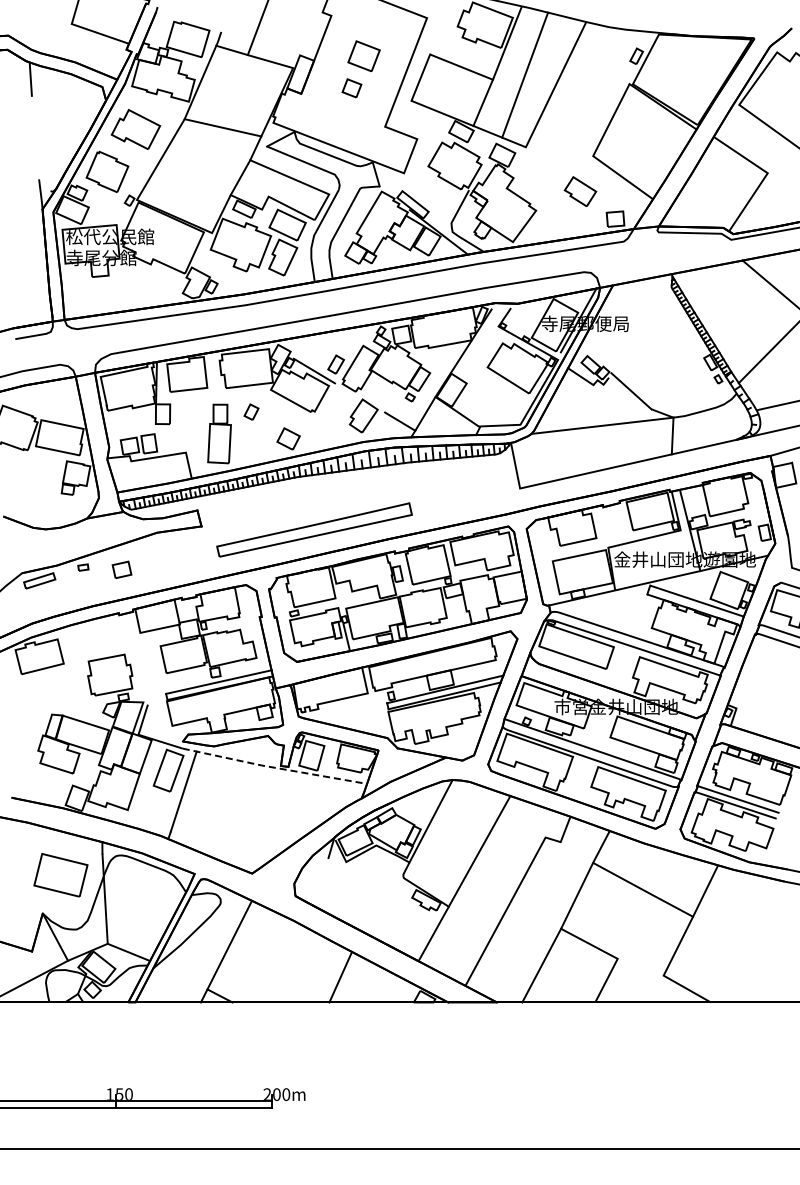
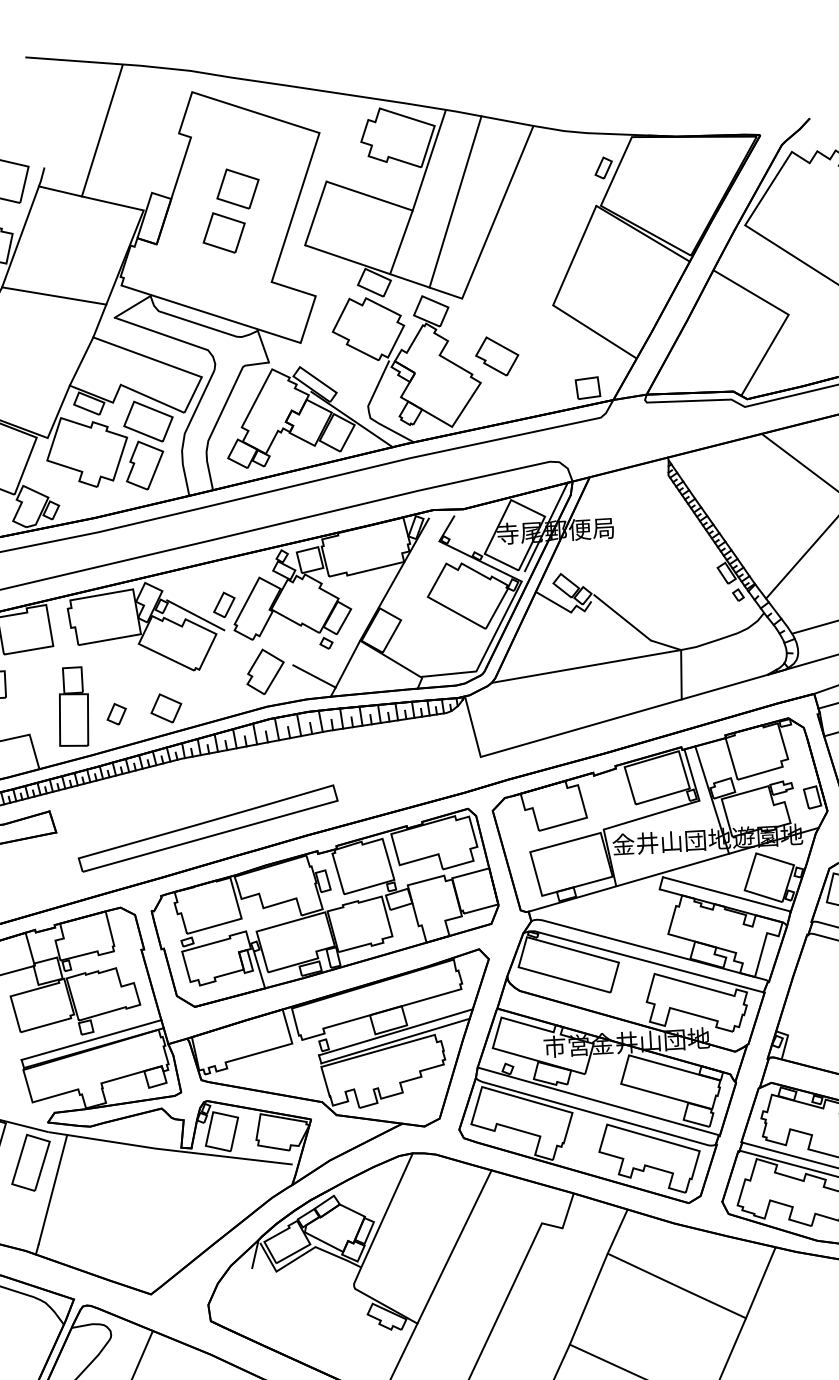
part: (351, 88) -> (223, 233), size x1.67
part: (580, 191) -> (497, 356), moved
part: (251, 411) -> (116, 713), moved
line: (272, 767) -> (170, 1150), dashed -> solid

